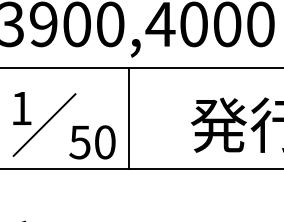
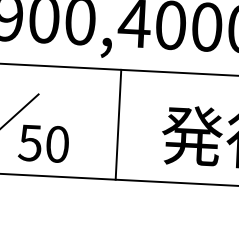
line: (129, 118) -> (118, 124), moved
text: (92, 142) -> (43, 143), moved

